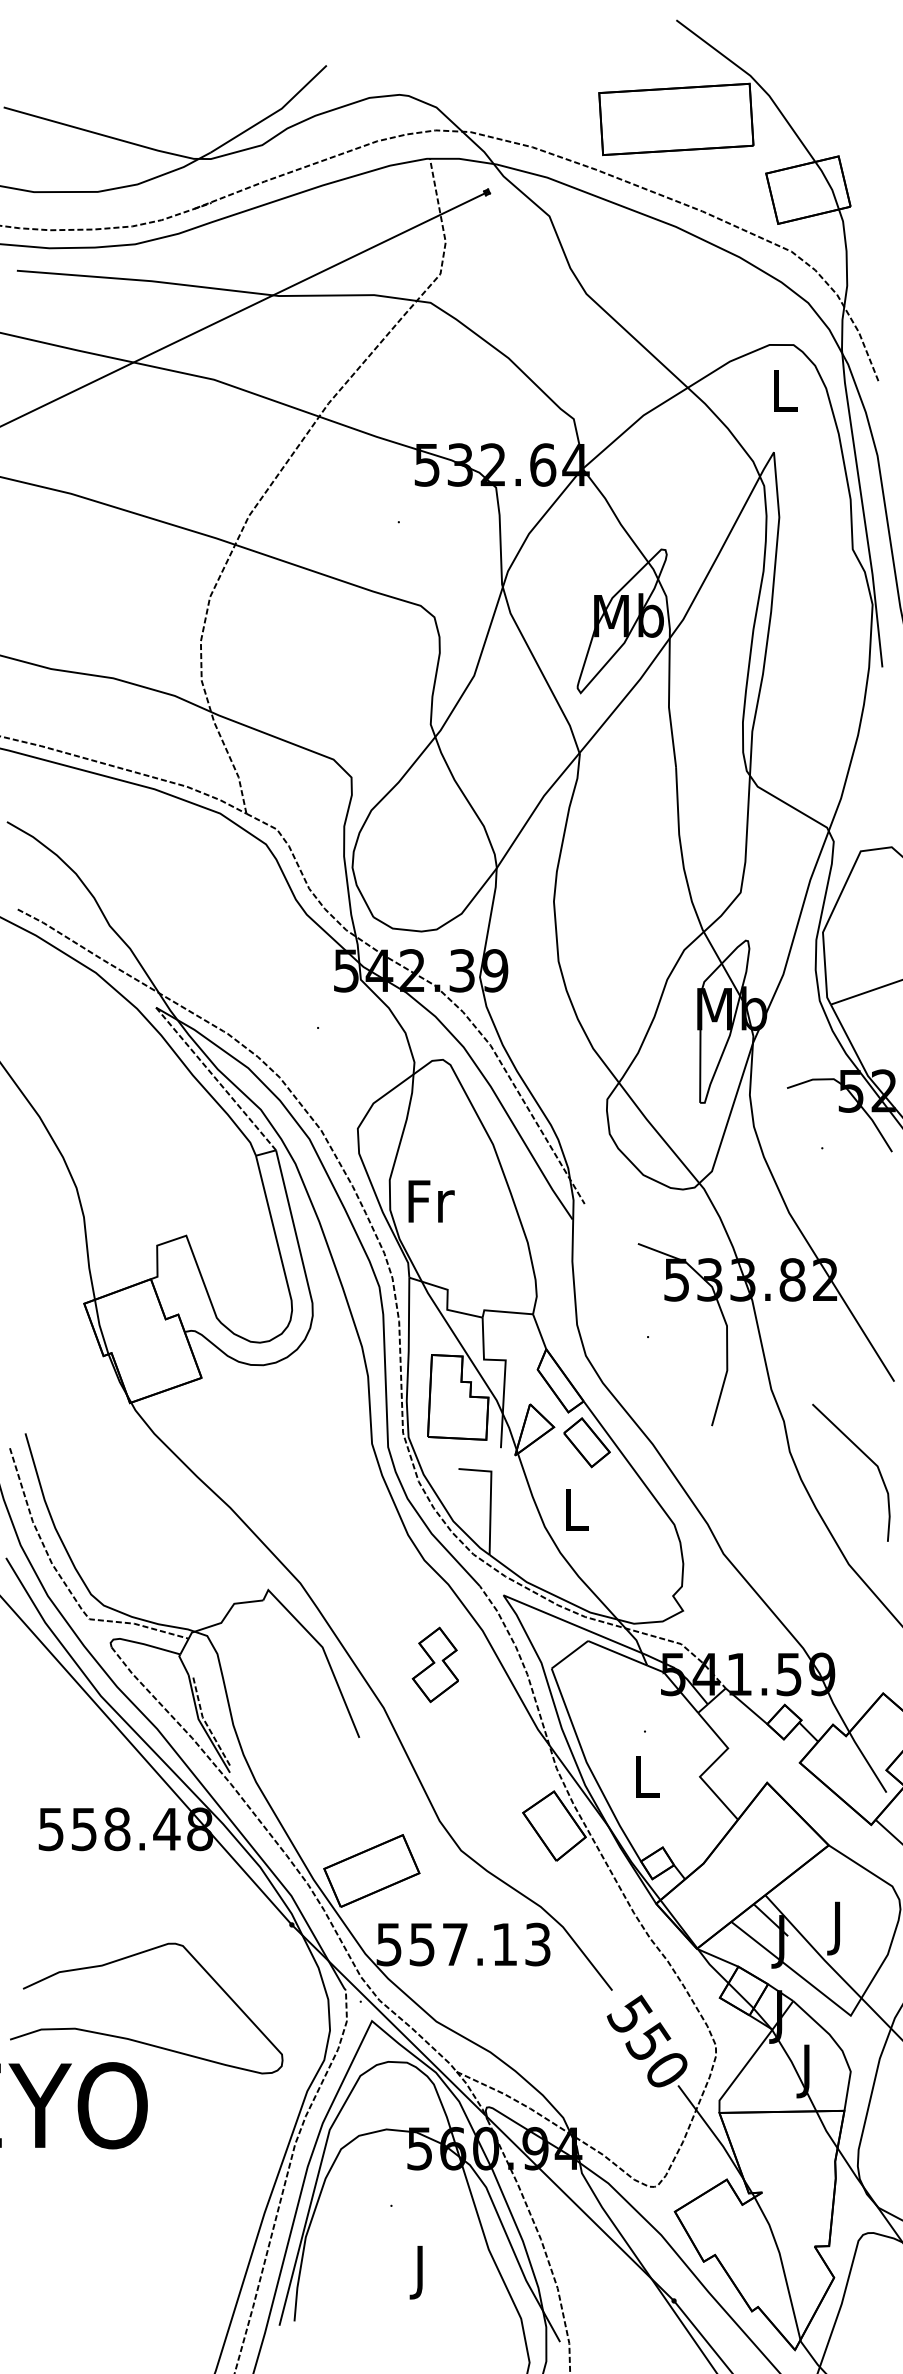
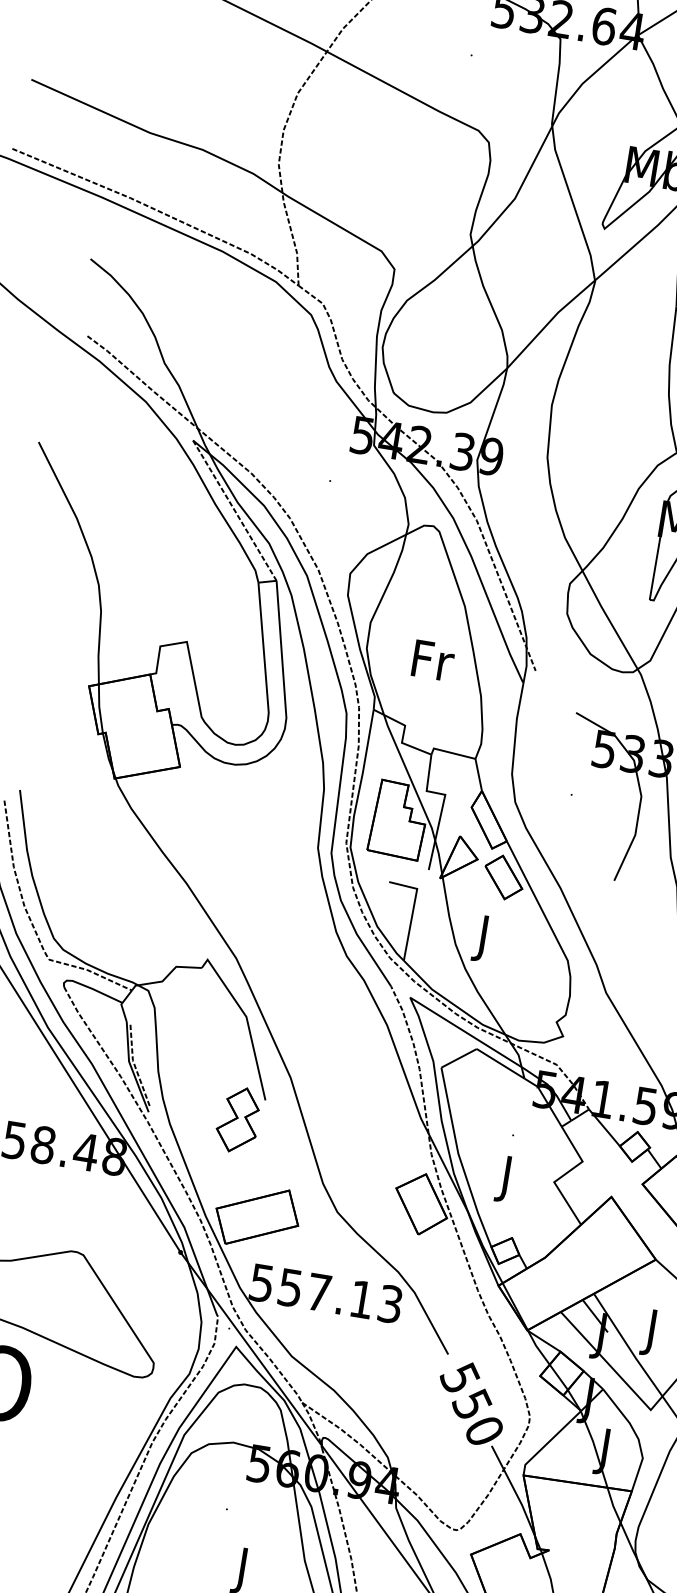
text: (431, 1201) -> (433, 660), moved
text: (576, 1515) -> (484, 938), L -> J
part: (434, 1664) -> (237, 1119), moved
text: (647, 1782) -> (508, 1179), L -> J

